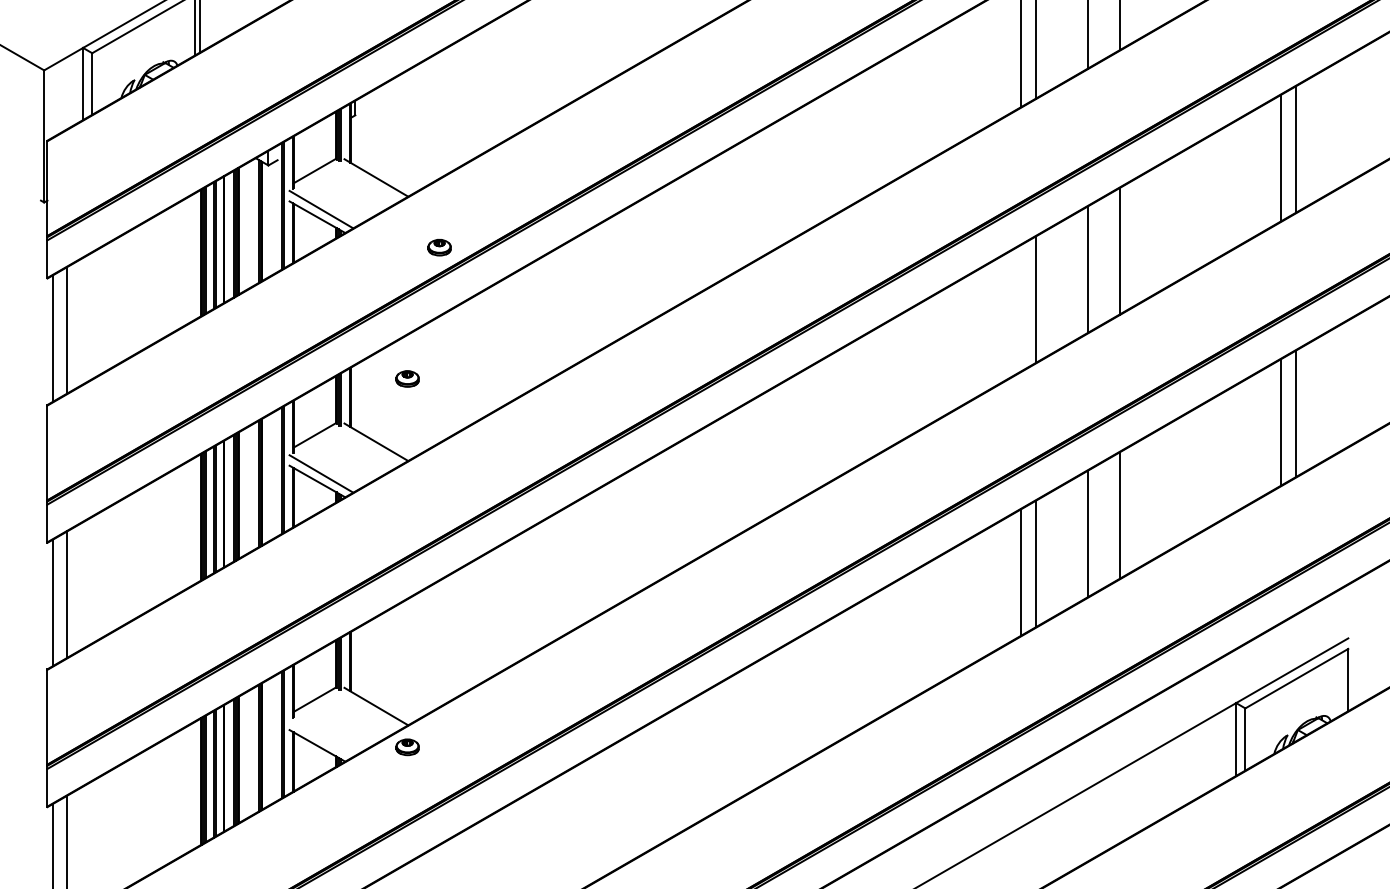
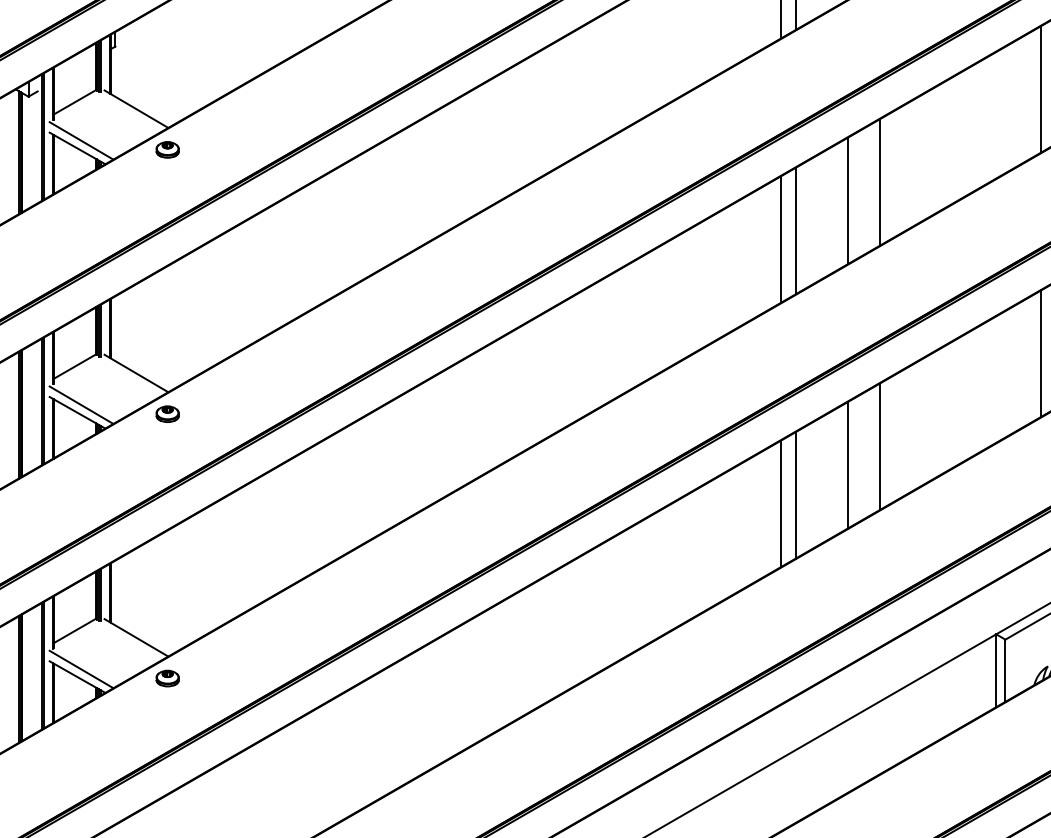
part: (439, 247) -> (167, 149), moved
line: (1021, 307) -> (781, 238), added
part: (407, 378) -> (167, 413), moved
line: (321, 737) -> (81, 668), added

